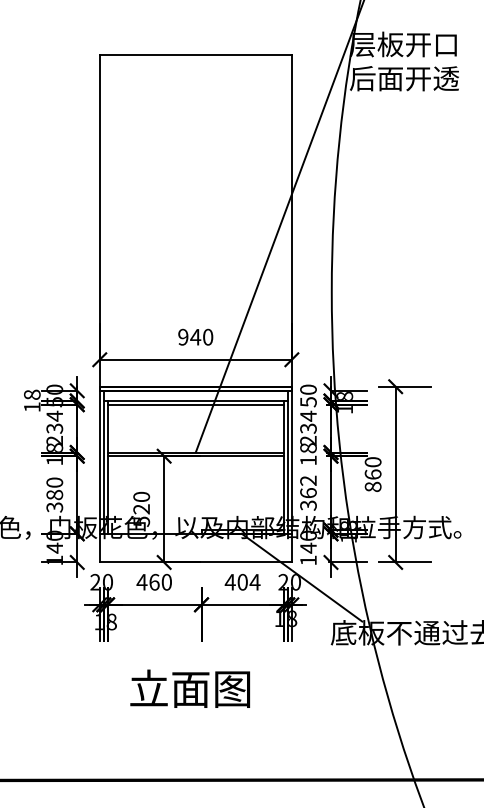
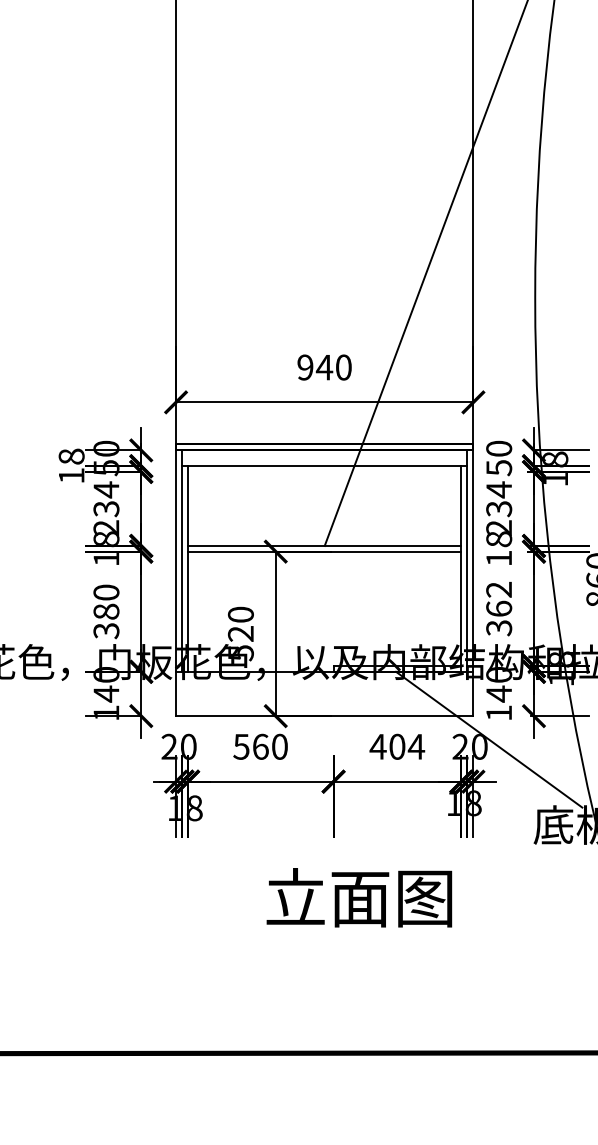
line: (195, 404) -> (324, 471), removed
text: (141, 582) -> (240, 747), 460 -> 560
text: (189, 688) -> (358, 897), moved

